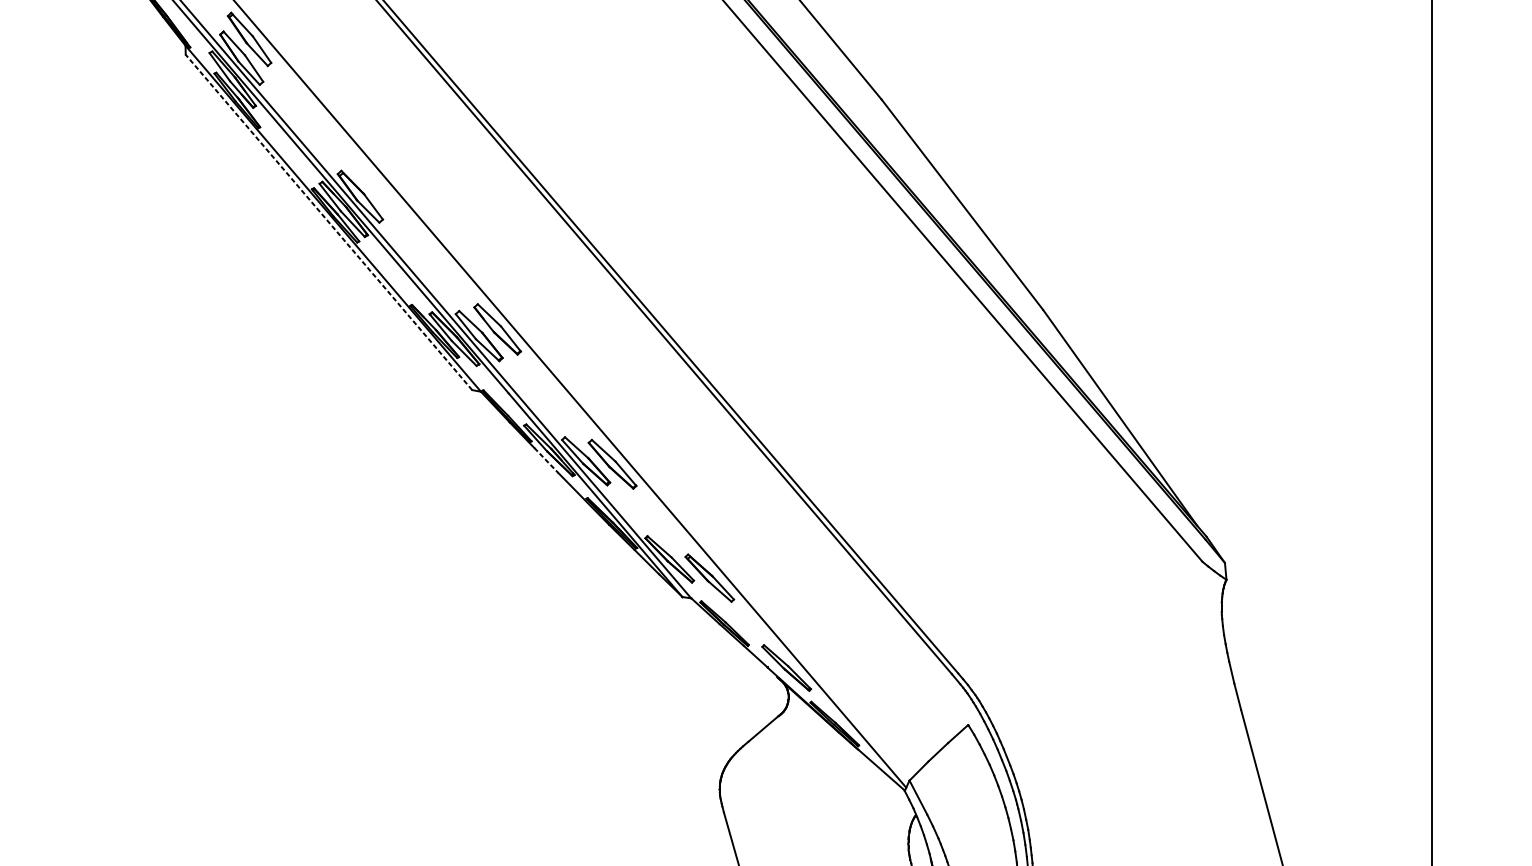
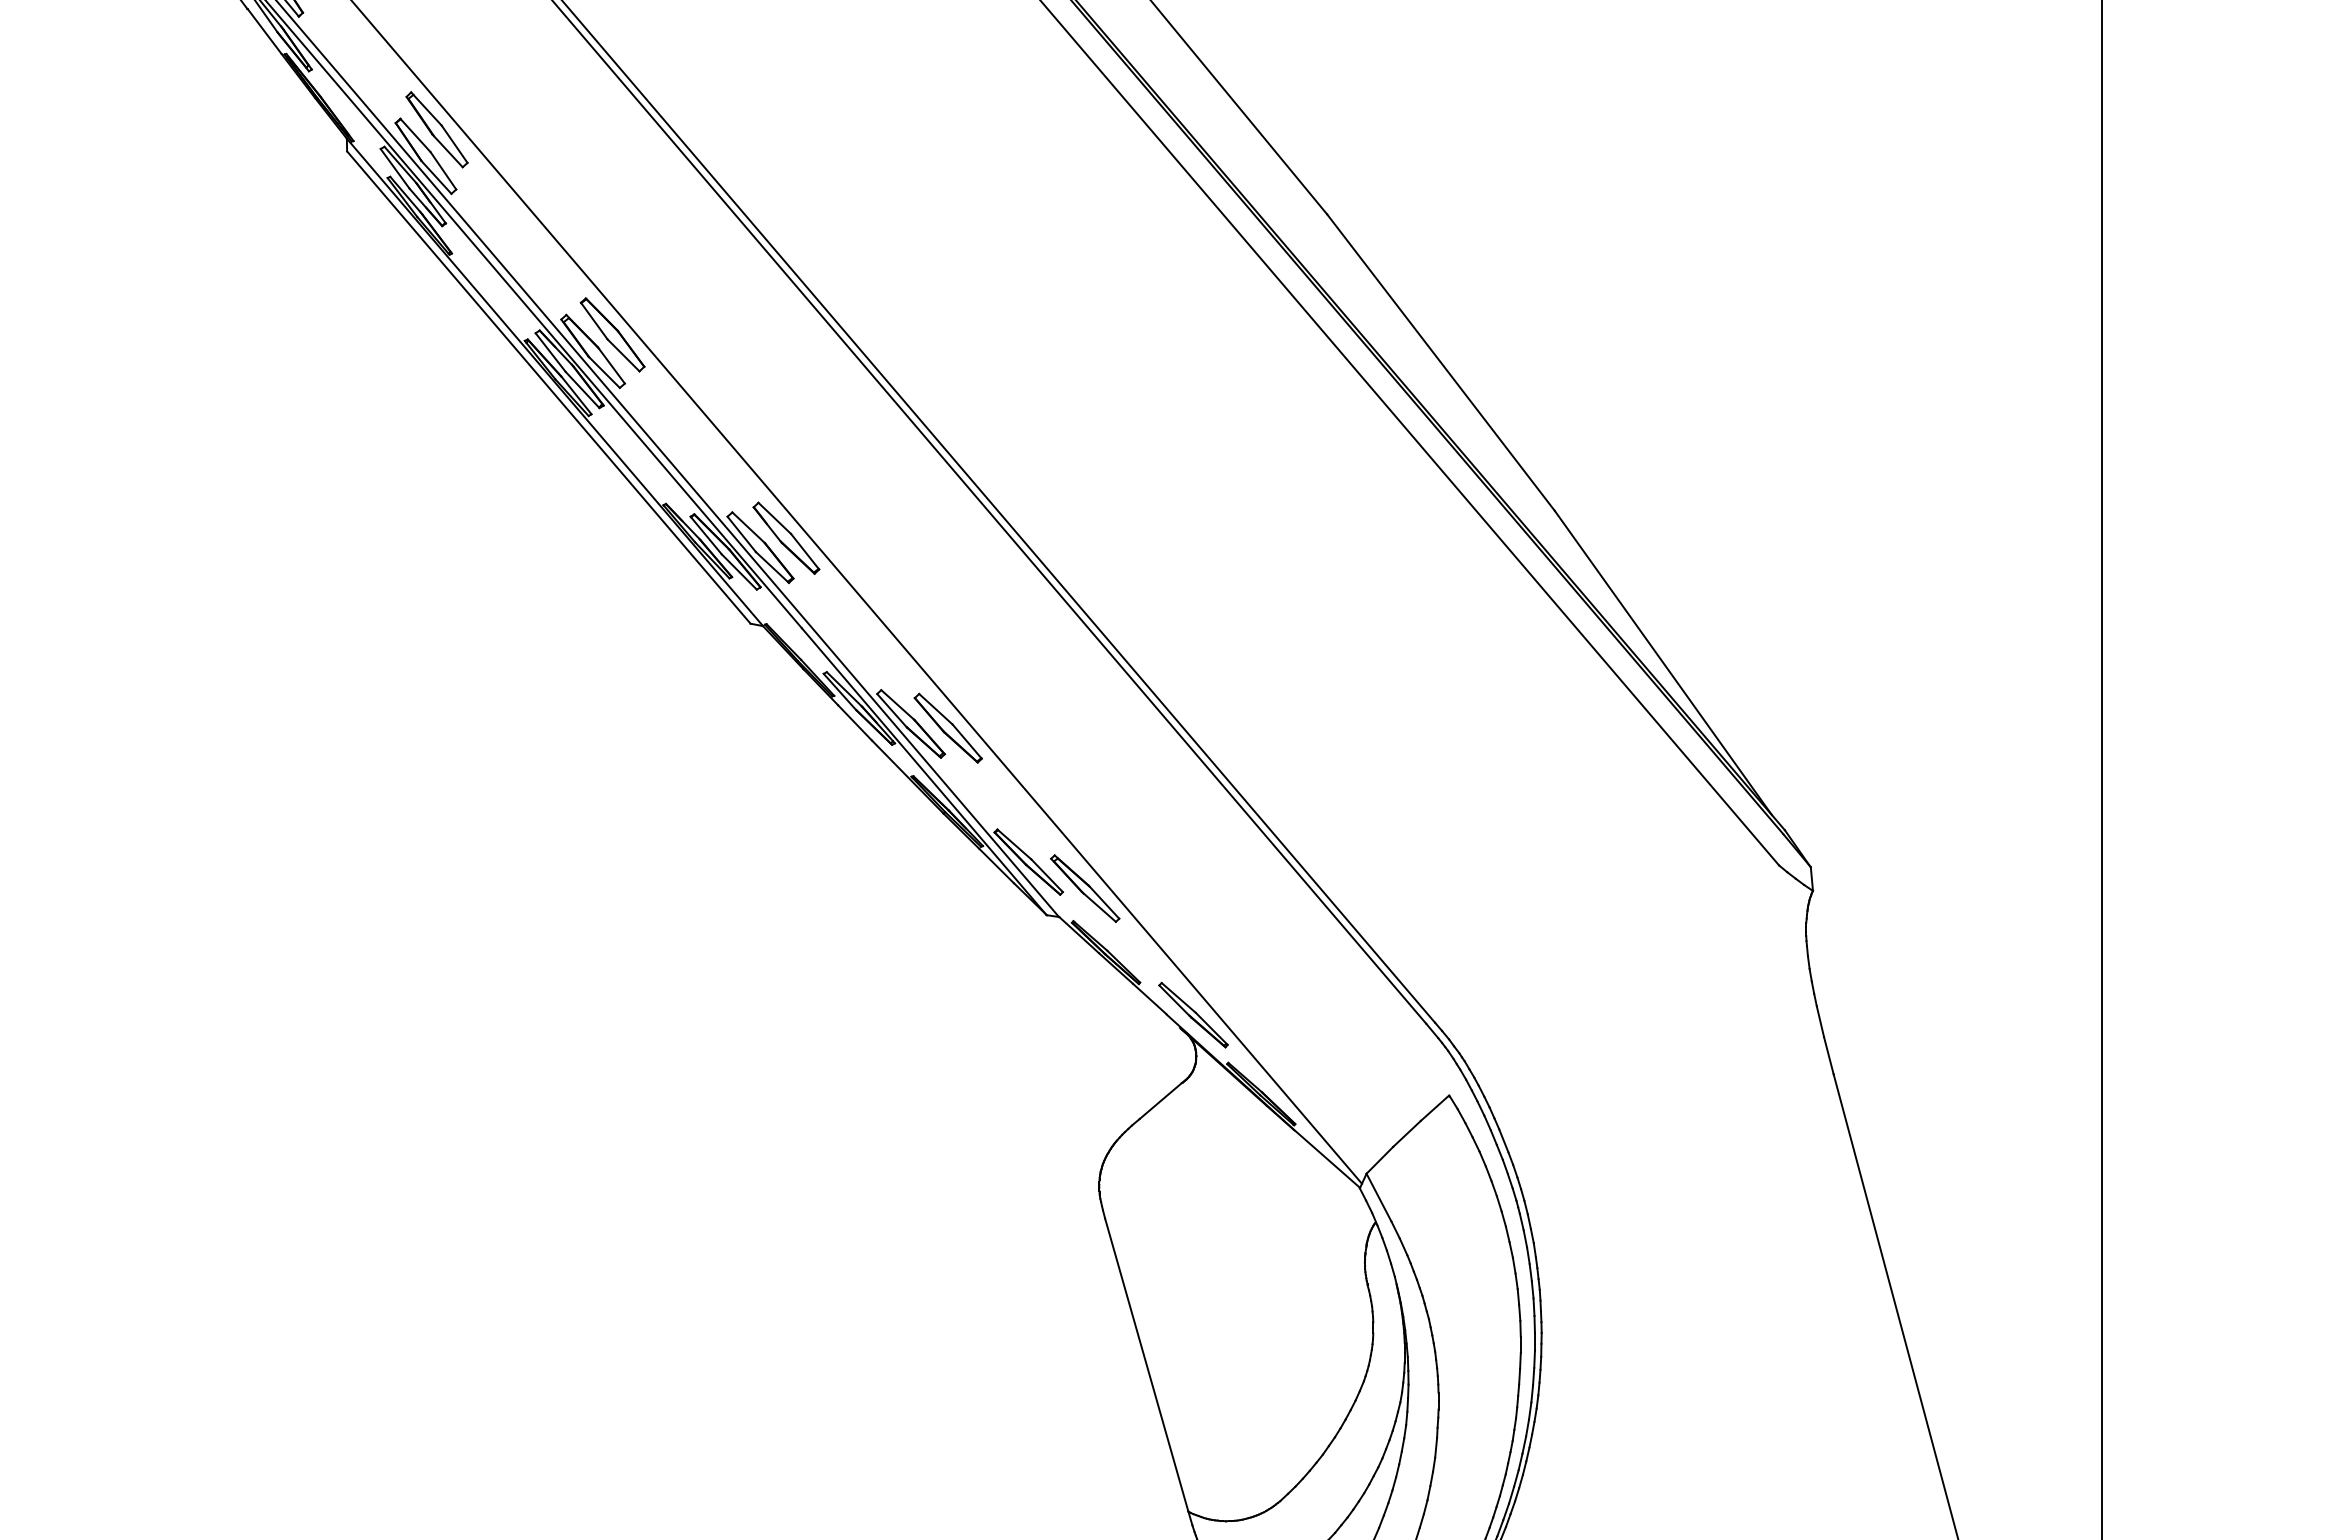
part: (374, 184) -> (612, 334), added
line: (328, 222) -> (548, 387), dashed -> solid
line: (546, 460) -> (855, 723), dashed -> solid

